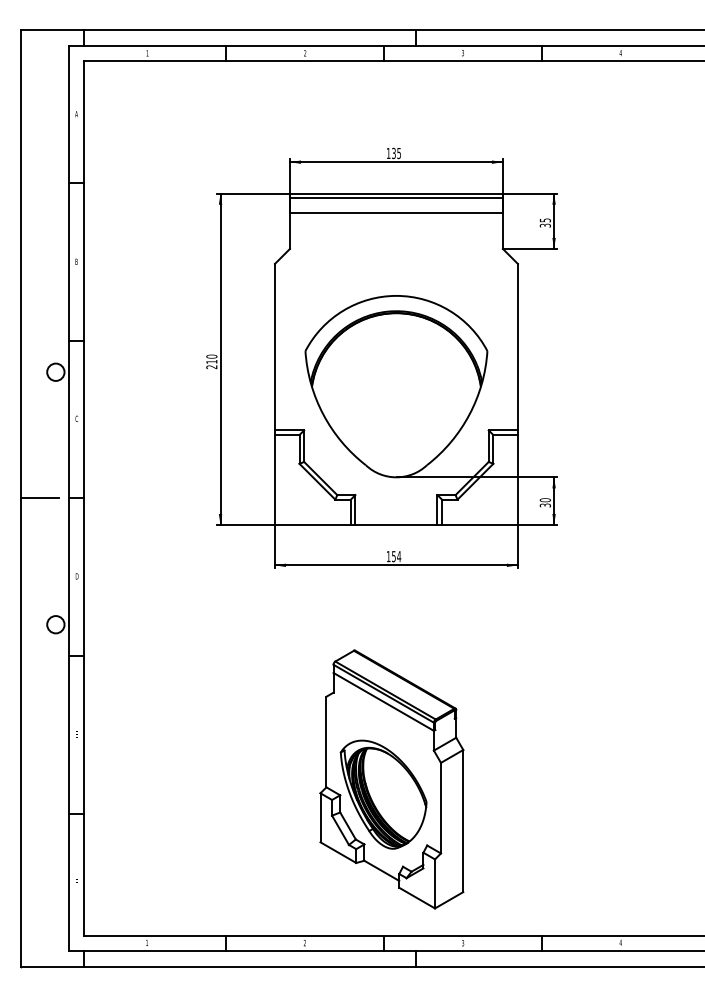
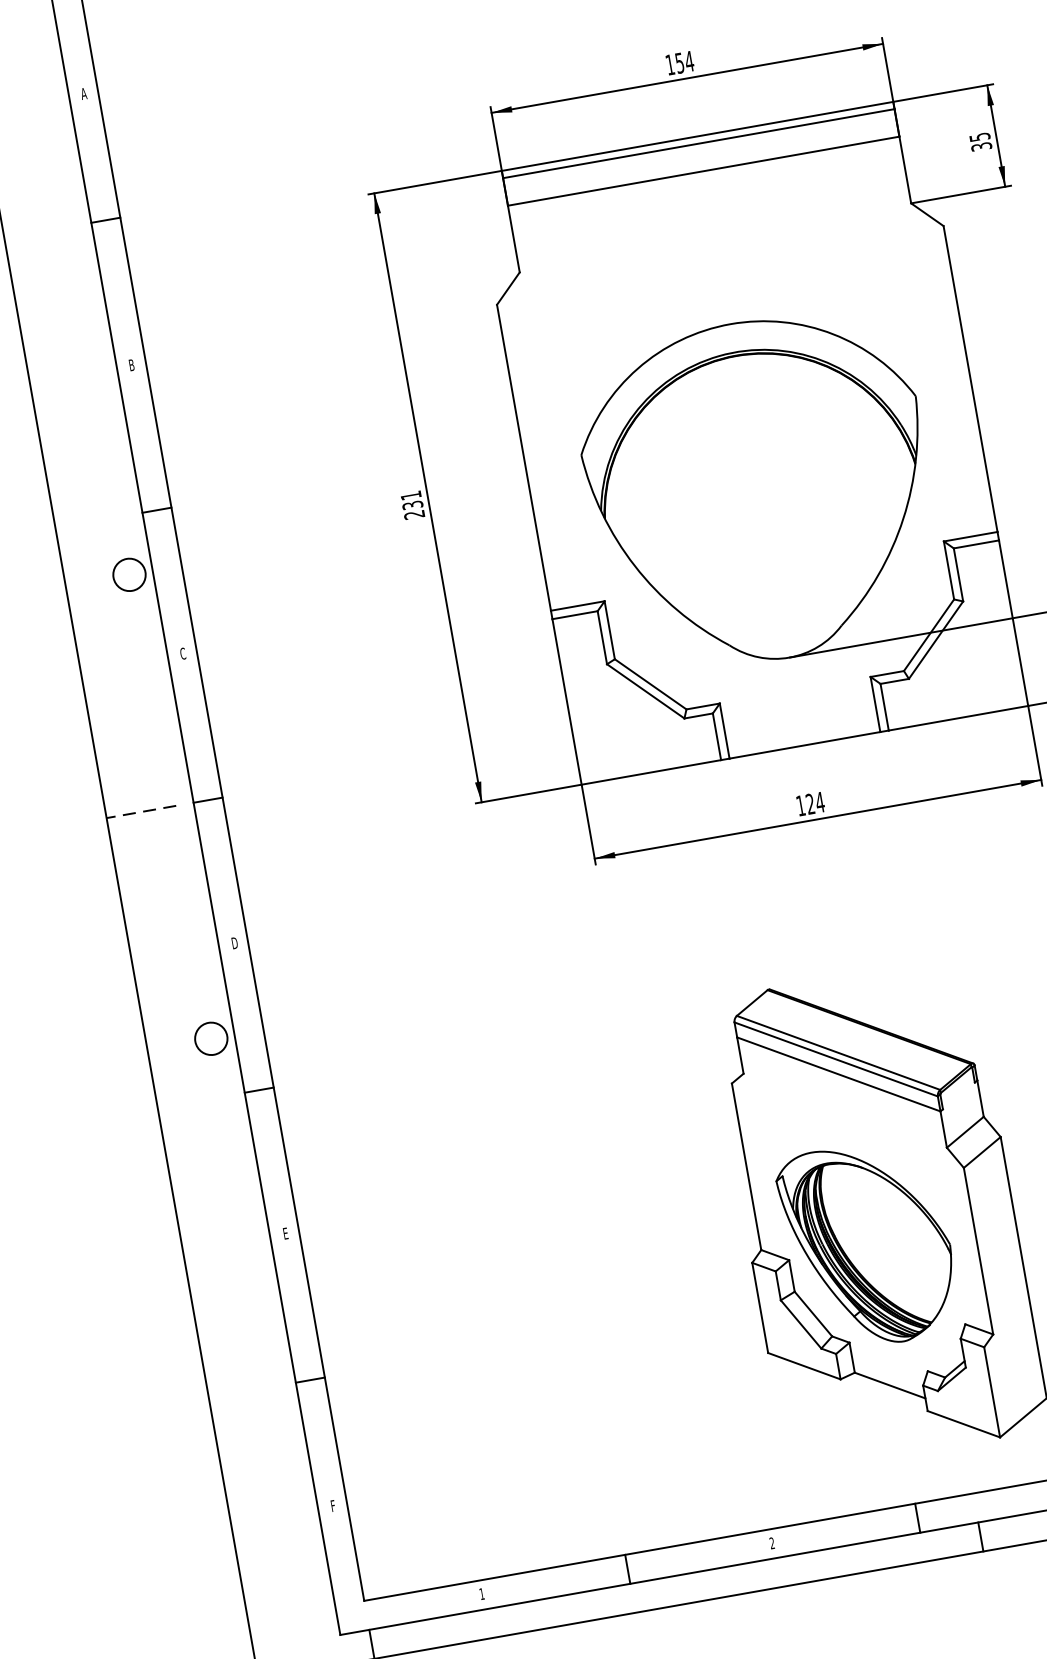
text: (396, 153) -> (684, 62), 135 -> 154
text: (211, 358) -> (411, 499), 210 -> 231
line: (40, 498) -> (142, 811), solid -> dashed
text: (393, 556) -> (809, 804), 154 -> 124

